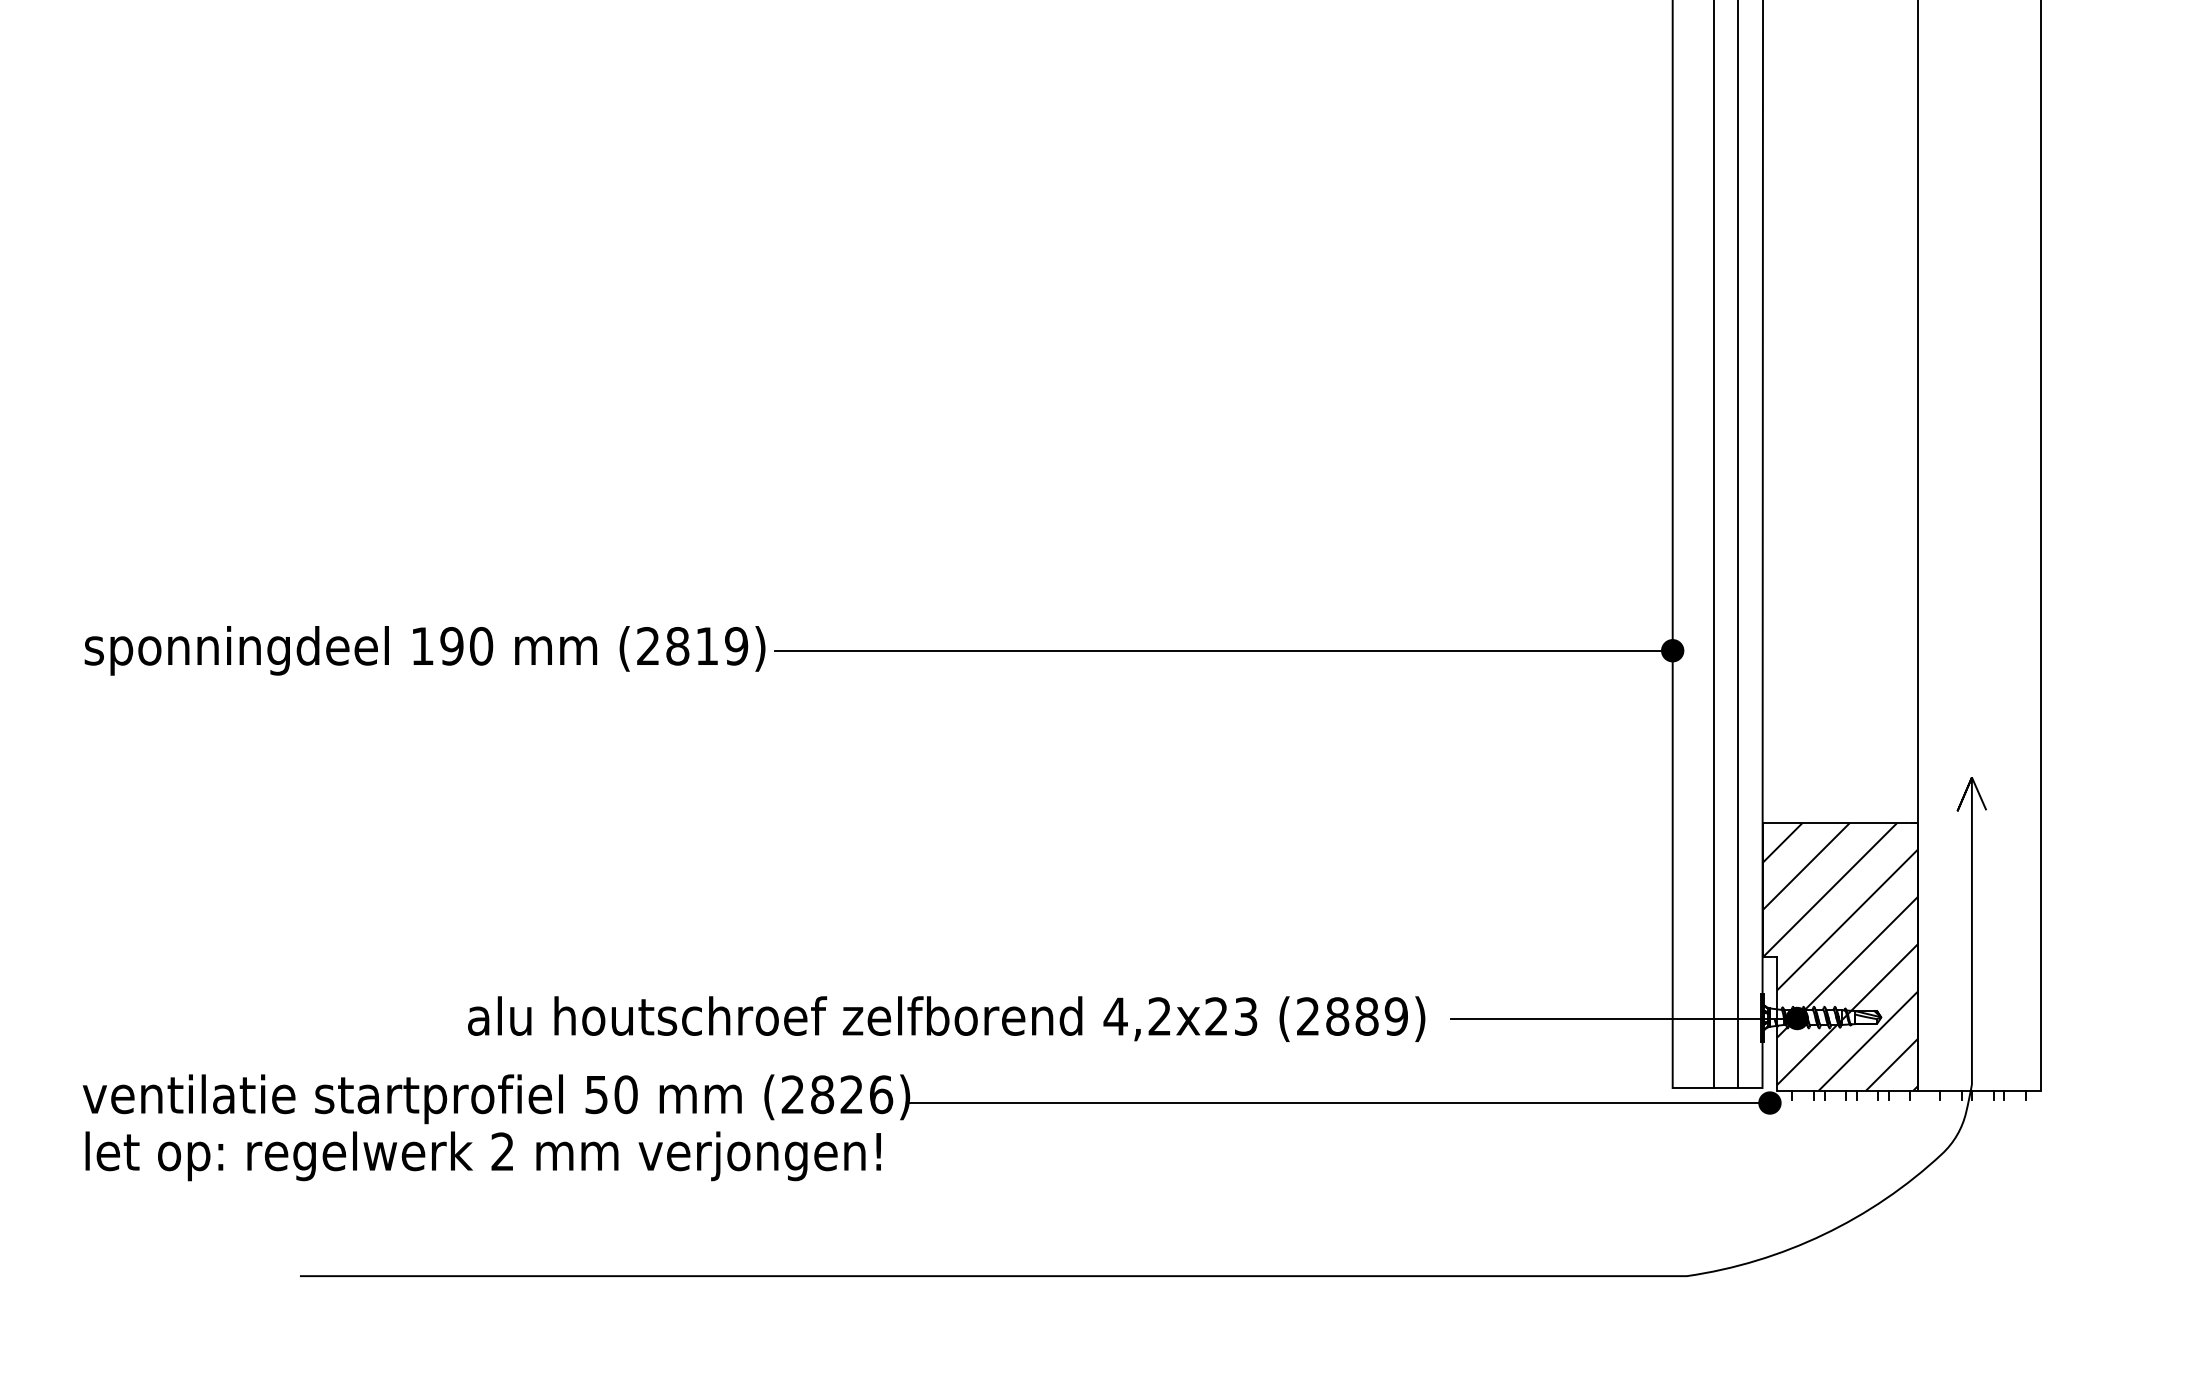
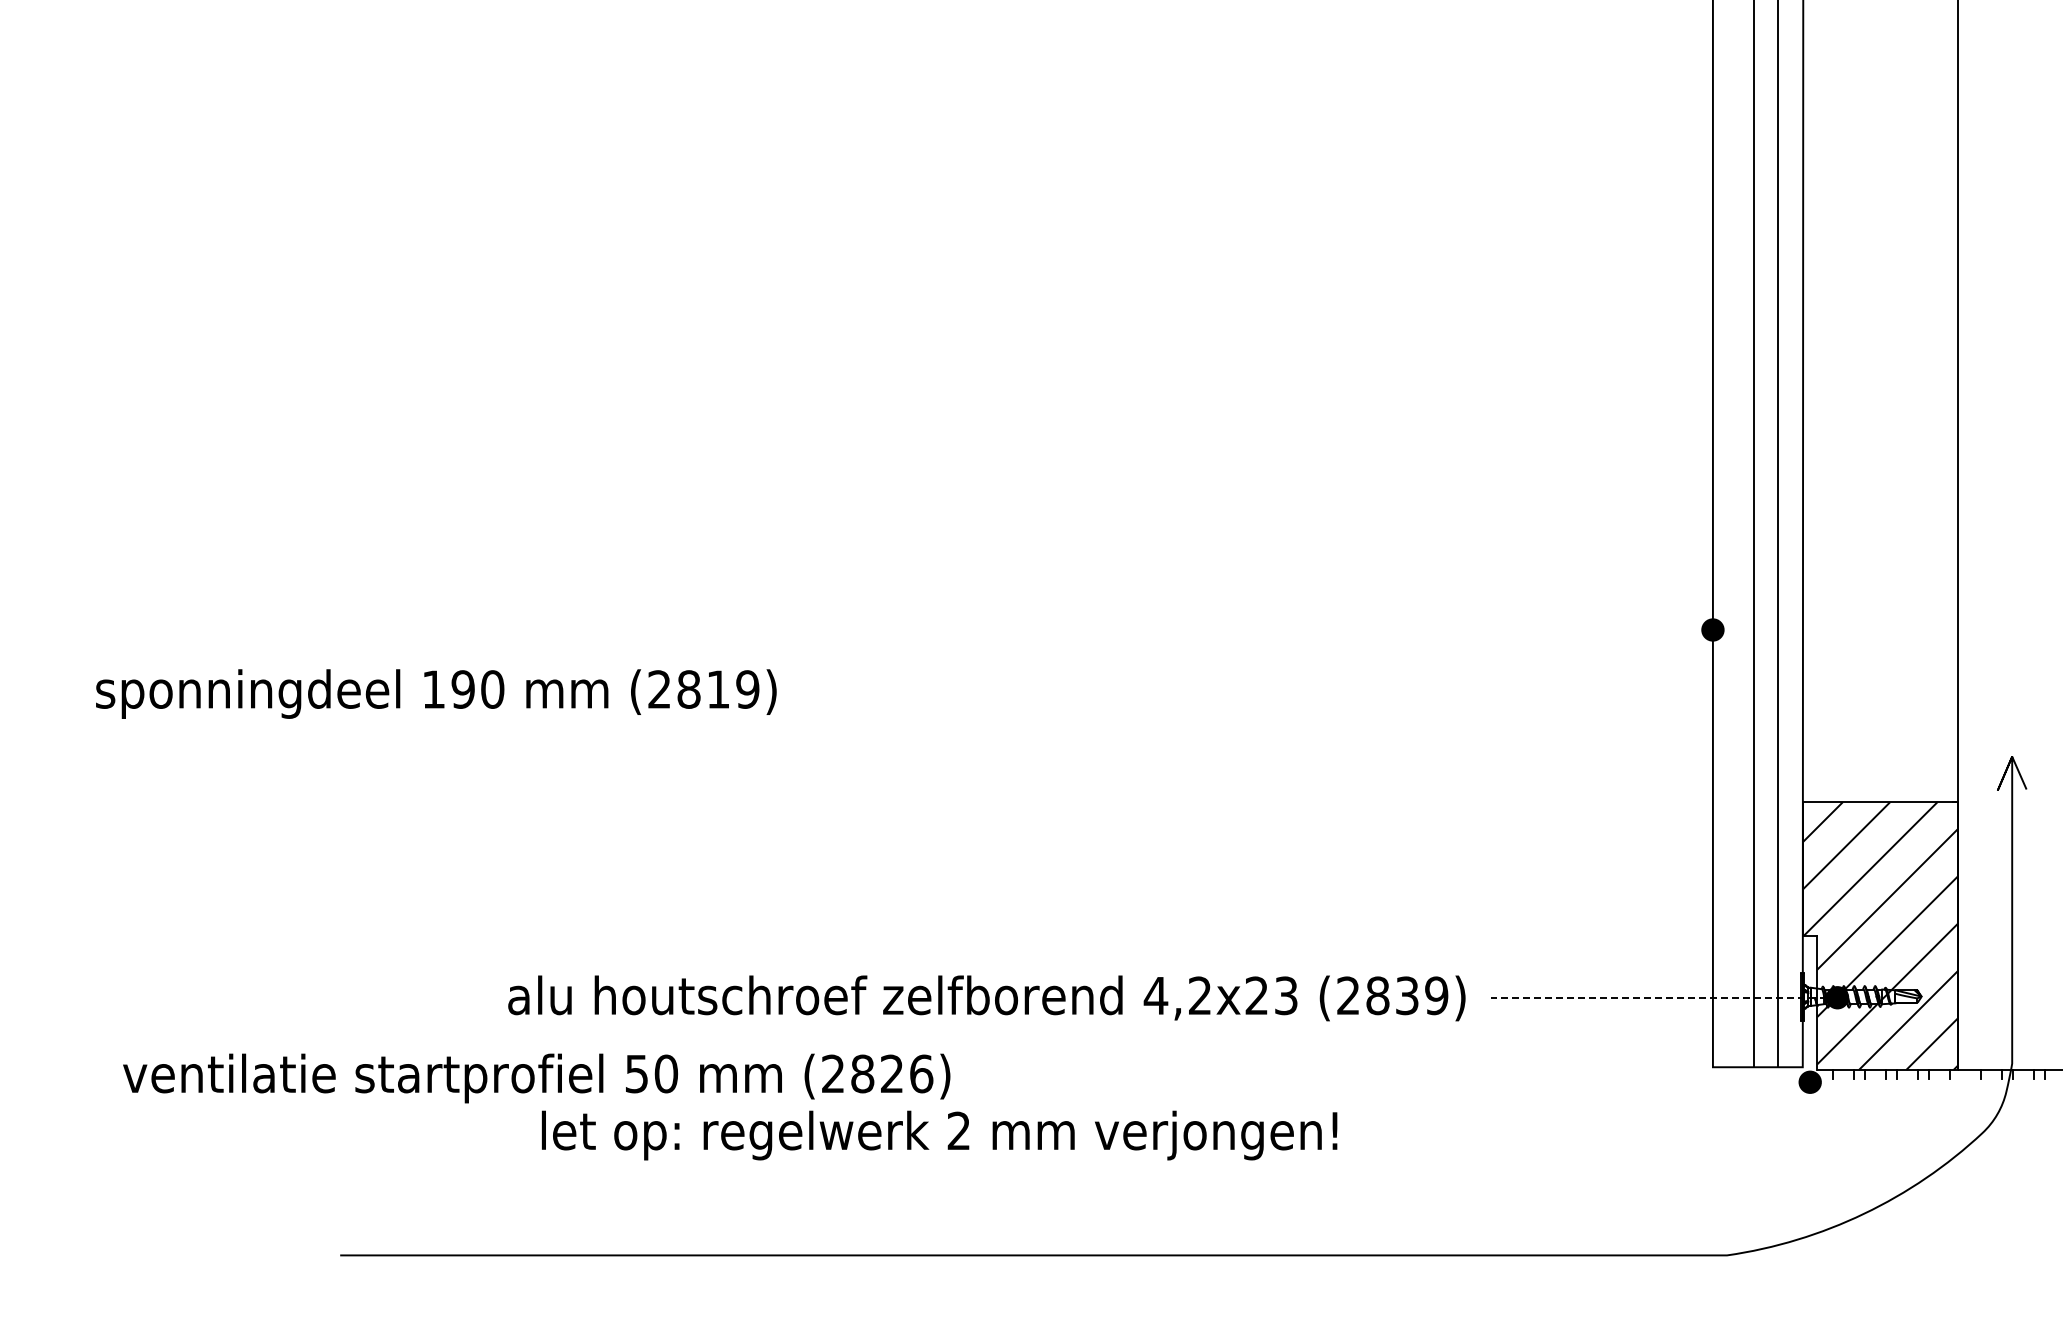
text: (424, 650) -> (435, 693), moved
line: (1223, 650) -> (1263, 629), removed
text: (1366, 1016) -> (1406, 995), (2889) -> (2839)
line: (1623, 1018) -> (1663, 997), solid -> dashed
line: (1338, 1103) -> (1378, 1082), removed
text: (482, 1156) -> (938, 1135), moved

